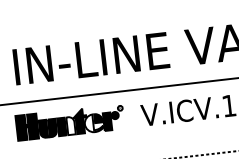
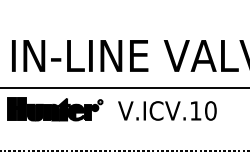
fill: (93, 123) -> (75, 112), added
fill: (70, 125) -> (55, 112), added

